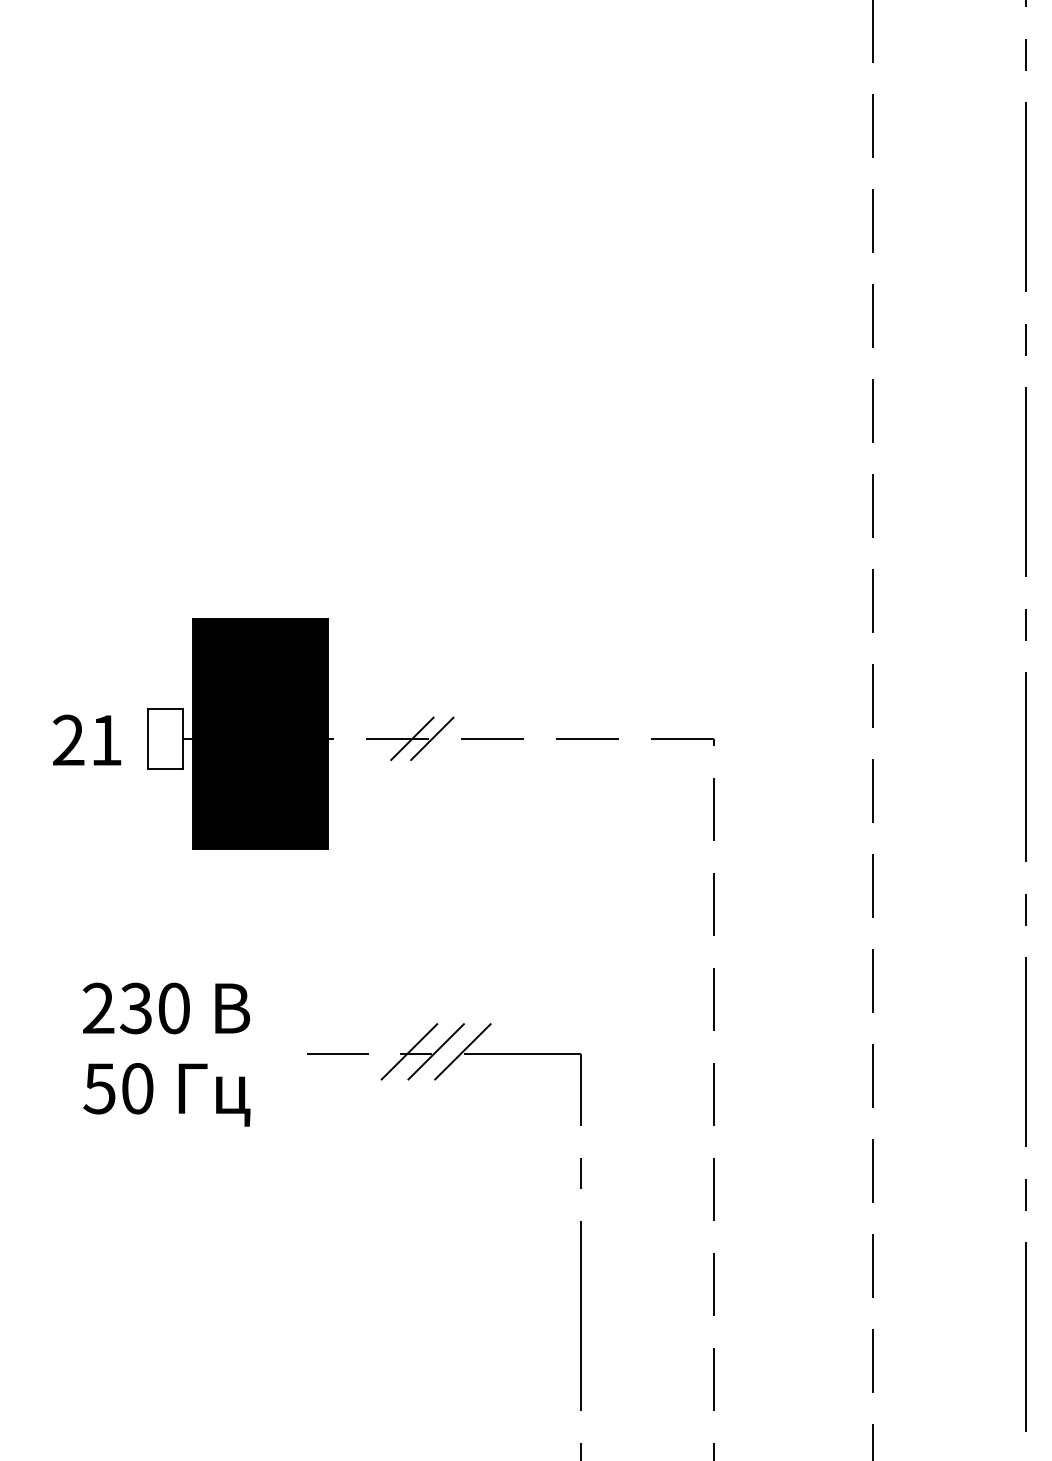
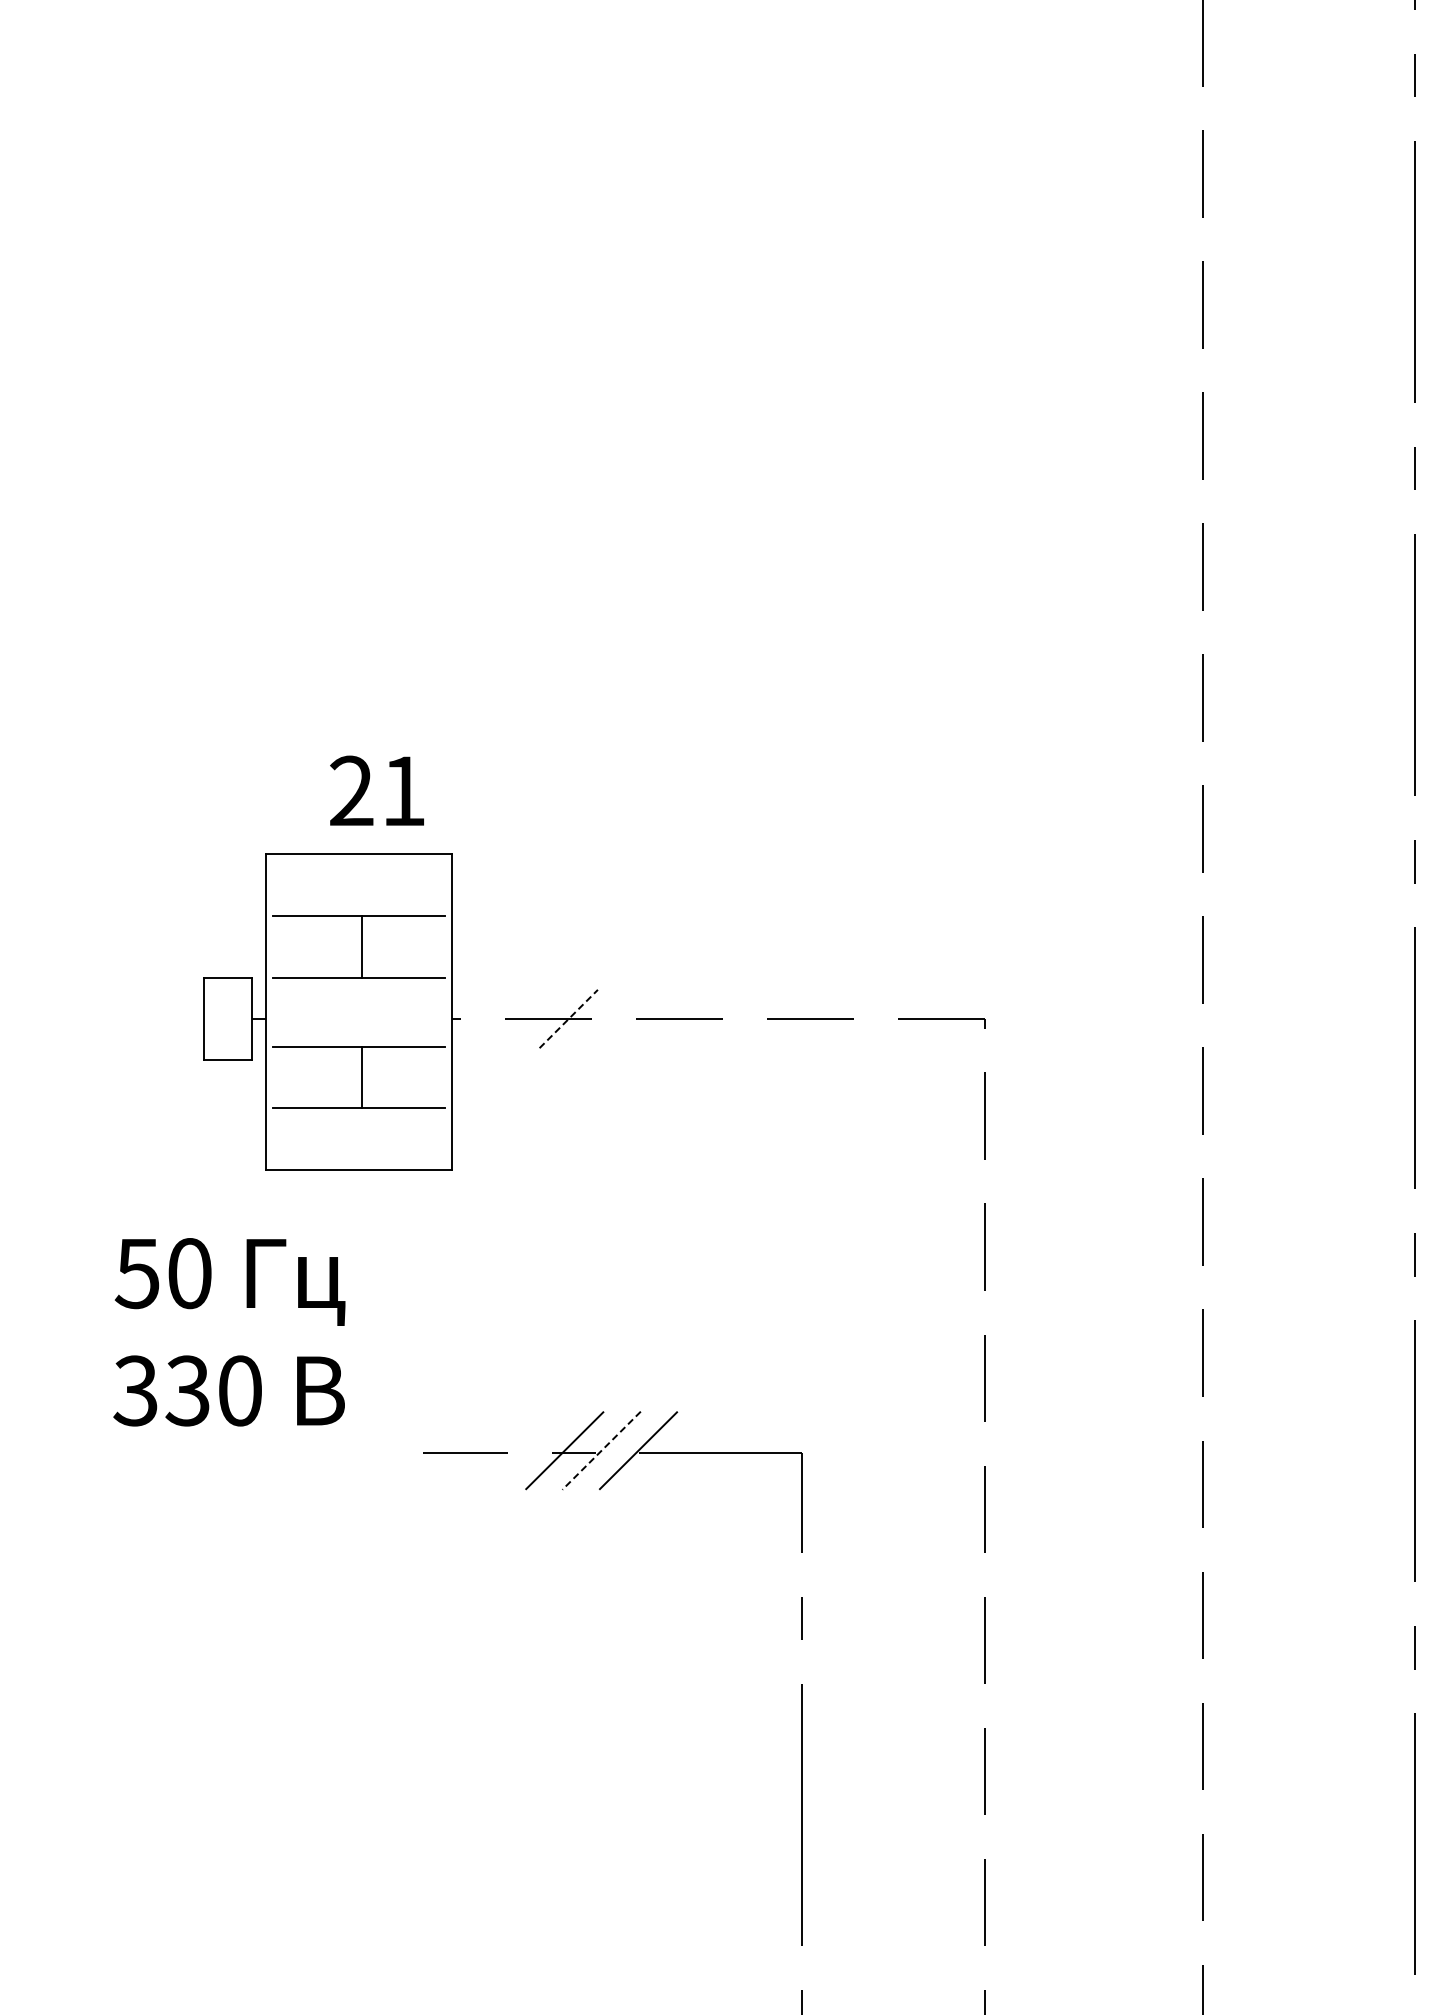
fill: (259, 733) -> (358, 1011), removed
line: (412, 738) -> (569, 1018), solid -> dashed
line: (432, 738) -> (596, 1018), removed
text: (86, 739) -> (376, 790), moved
text: (98, 1008) -> (135, 1390), 230 -> 330
line: (436, 1052) -> (601, 1451), solid -> dashed
text: (166, 1094) -> (229, 1281), moved

